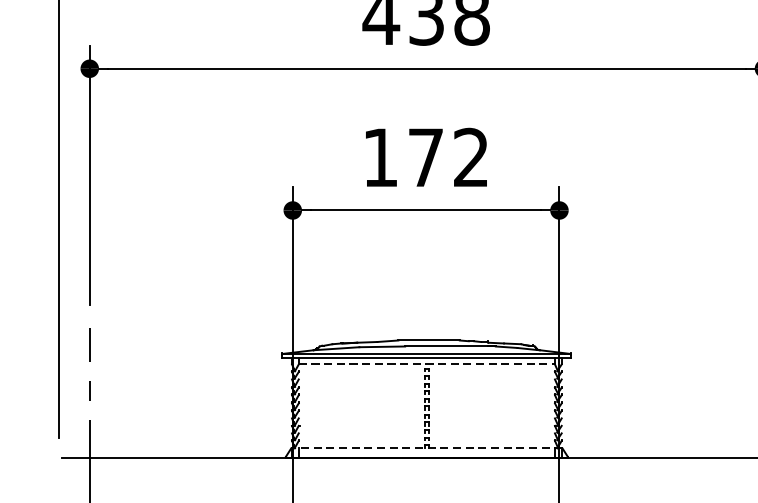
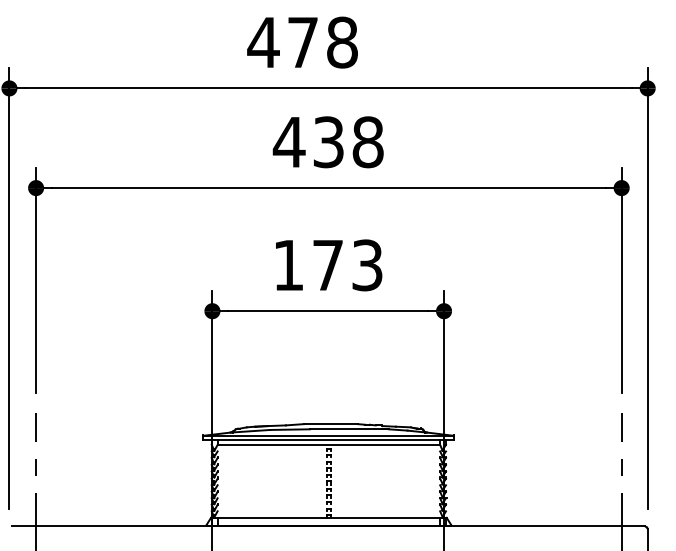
text: (471, 157) -> (367, 265), 172 -> 173
line: (427, 363) -> (329, 444), dashed -> solid
line: (426, 448) -> (328, 517), dashed -> solid

